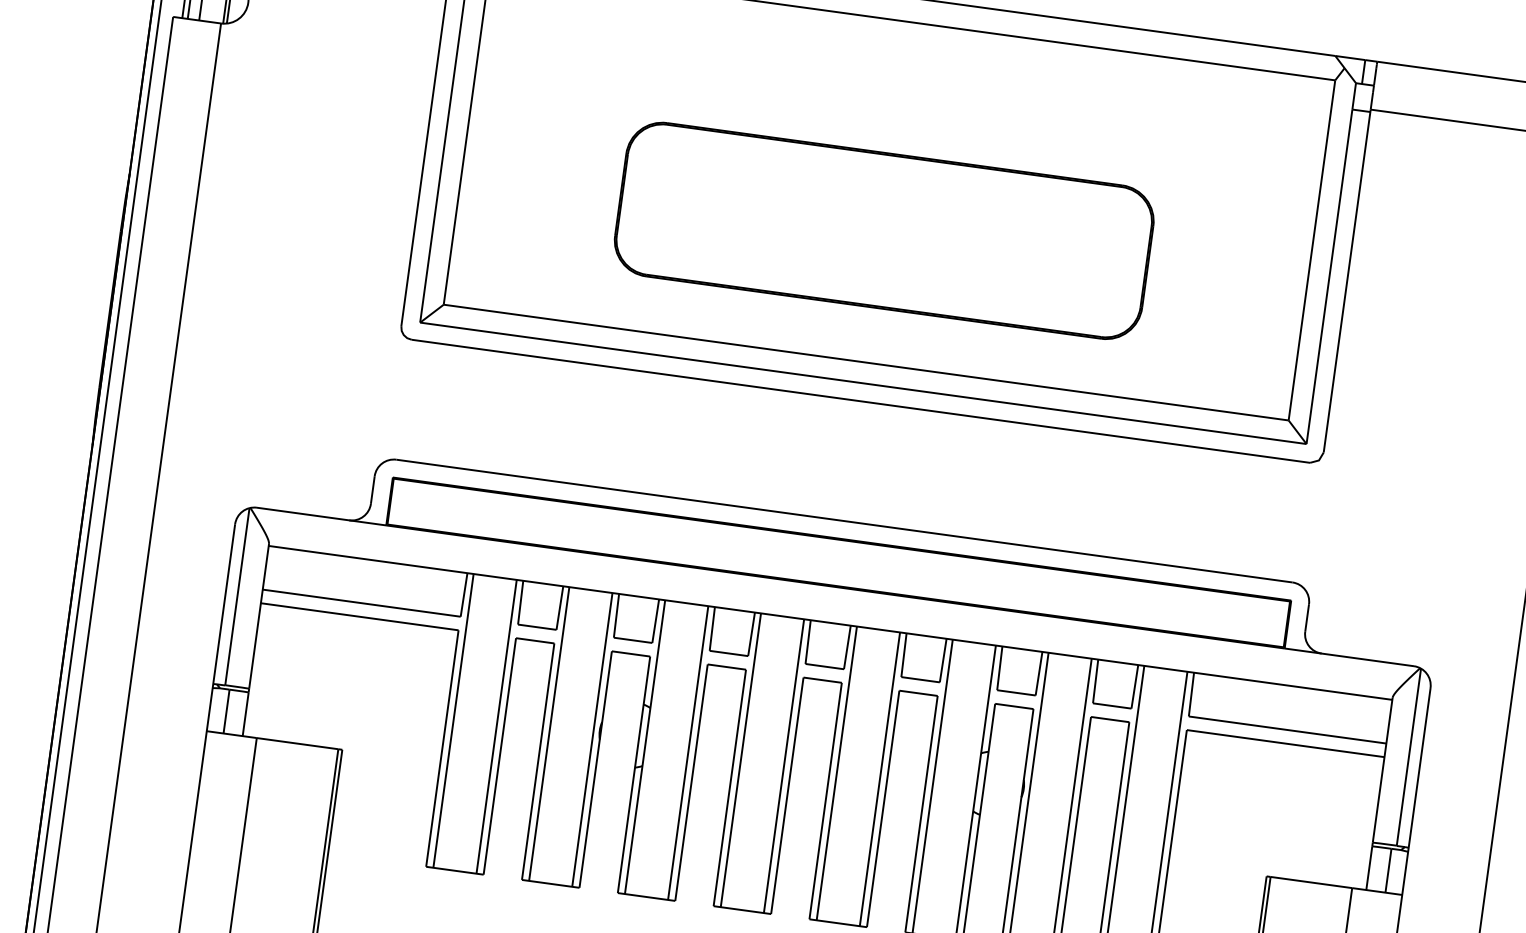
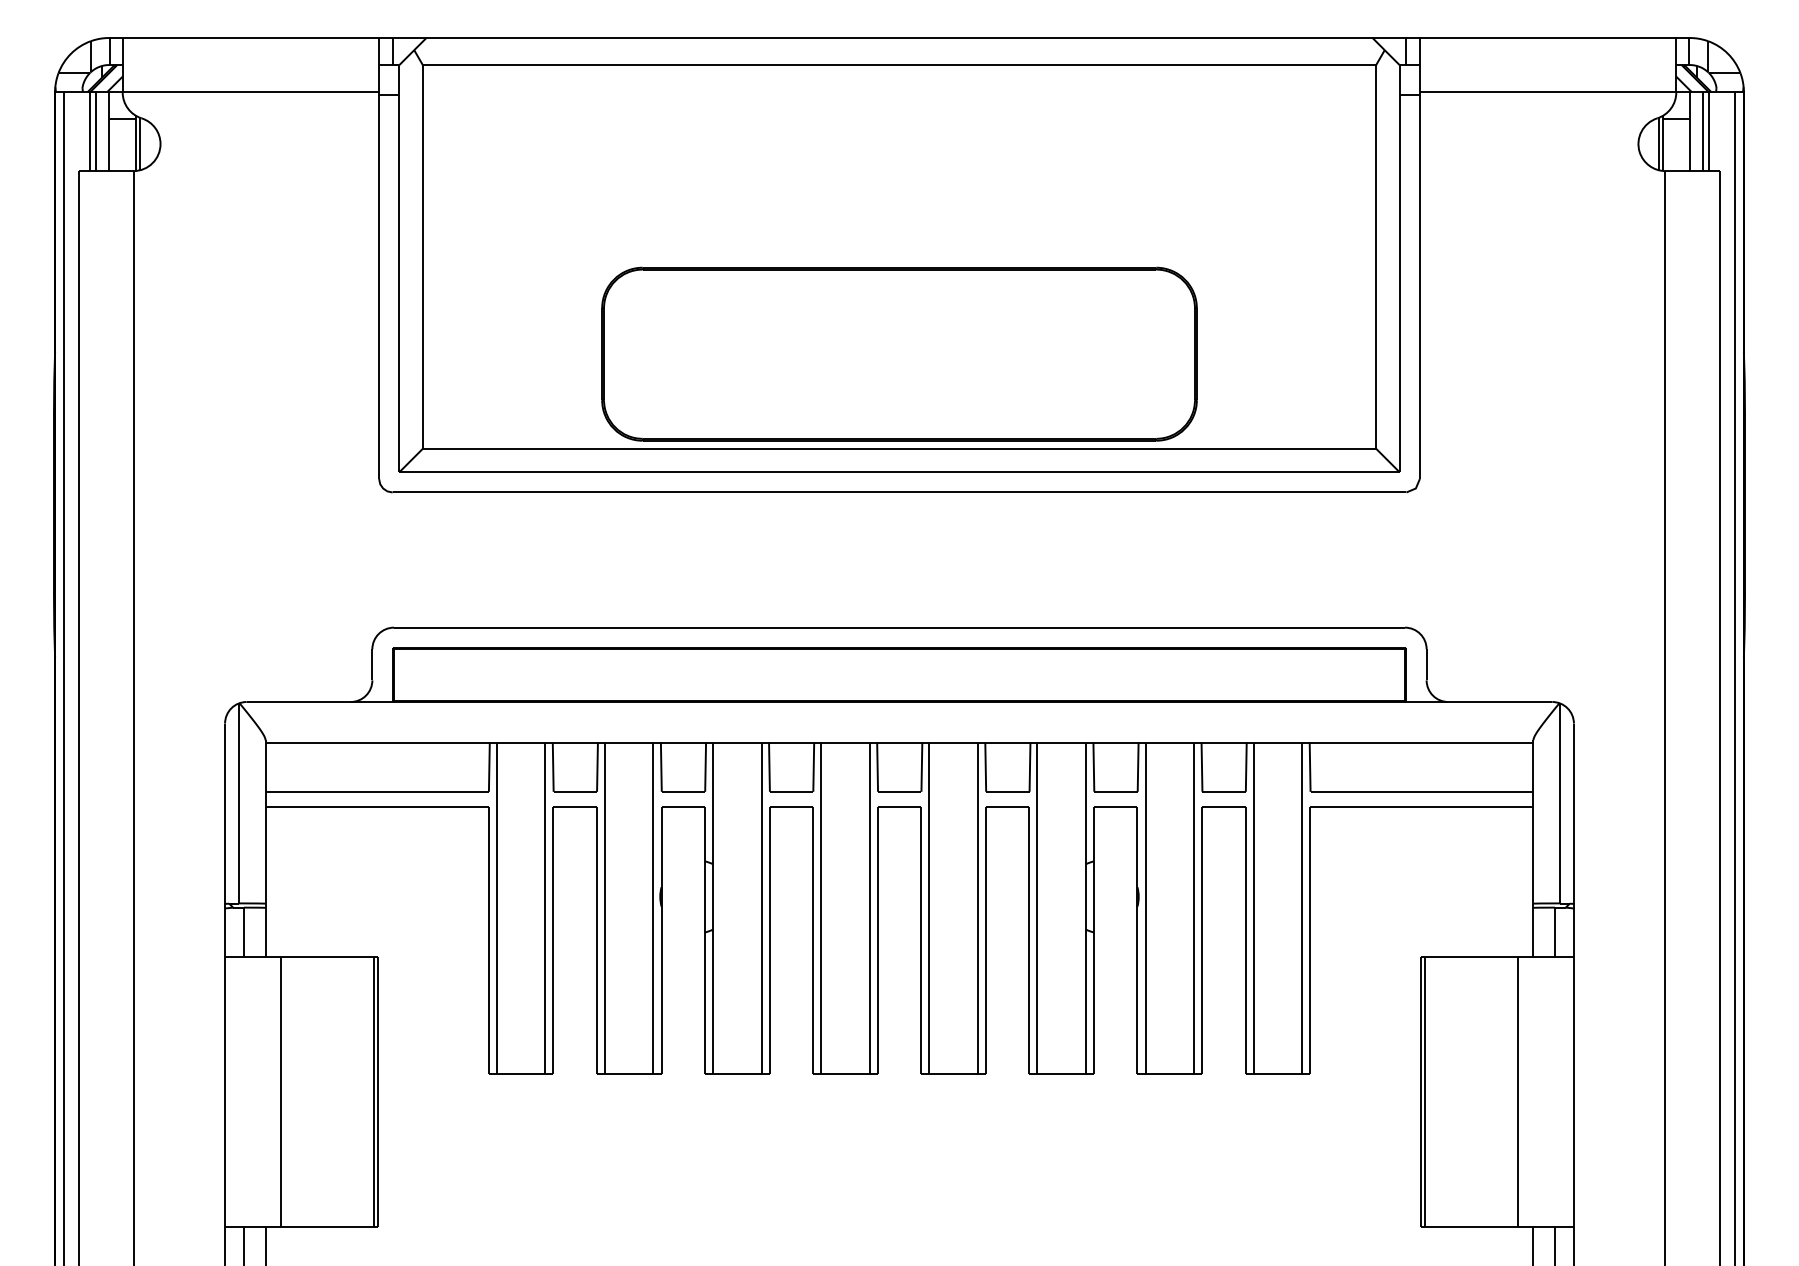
part: (884, 230) -> (899, 353), moved

